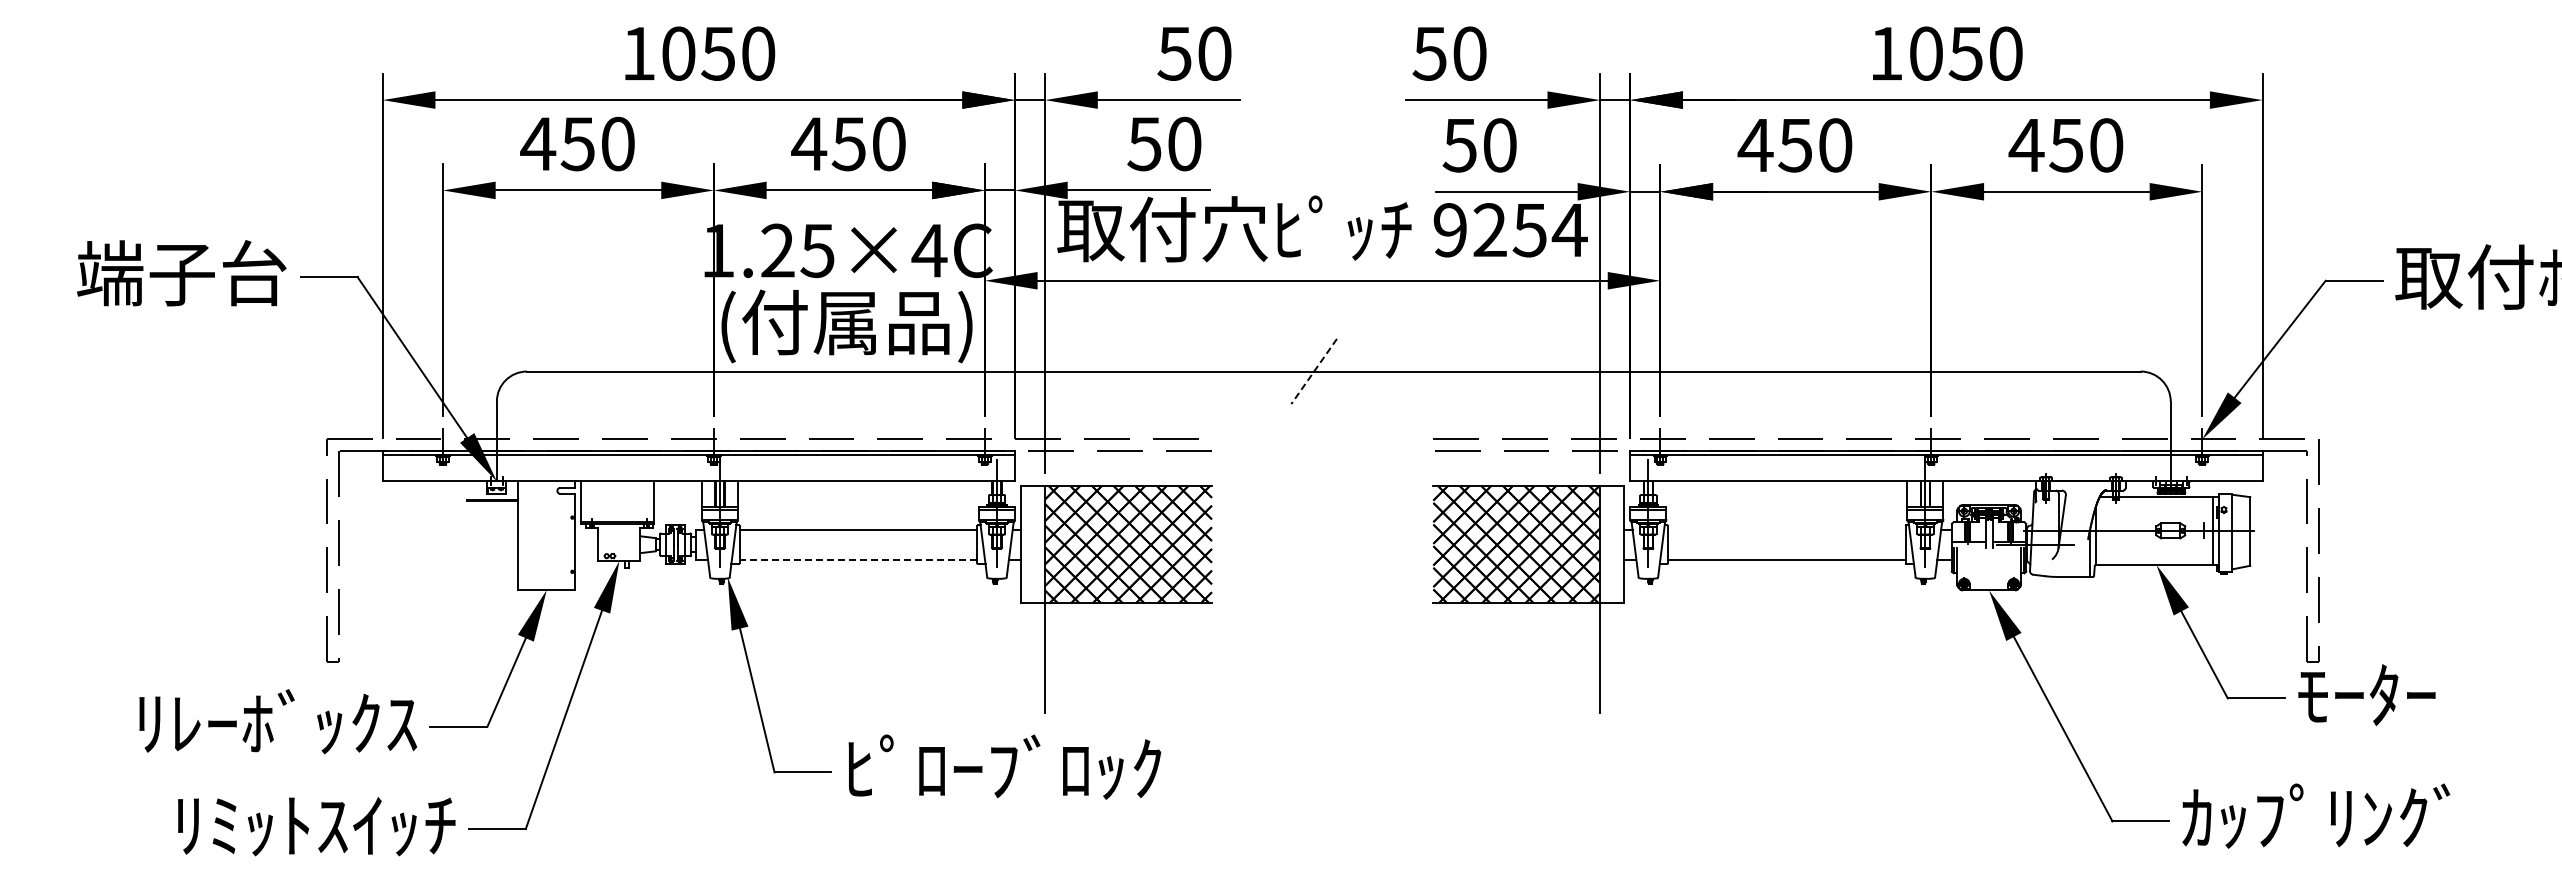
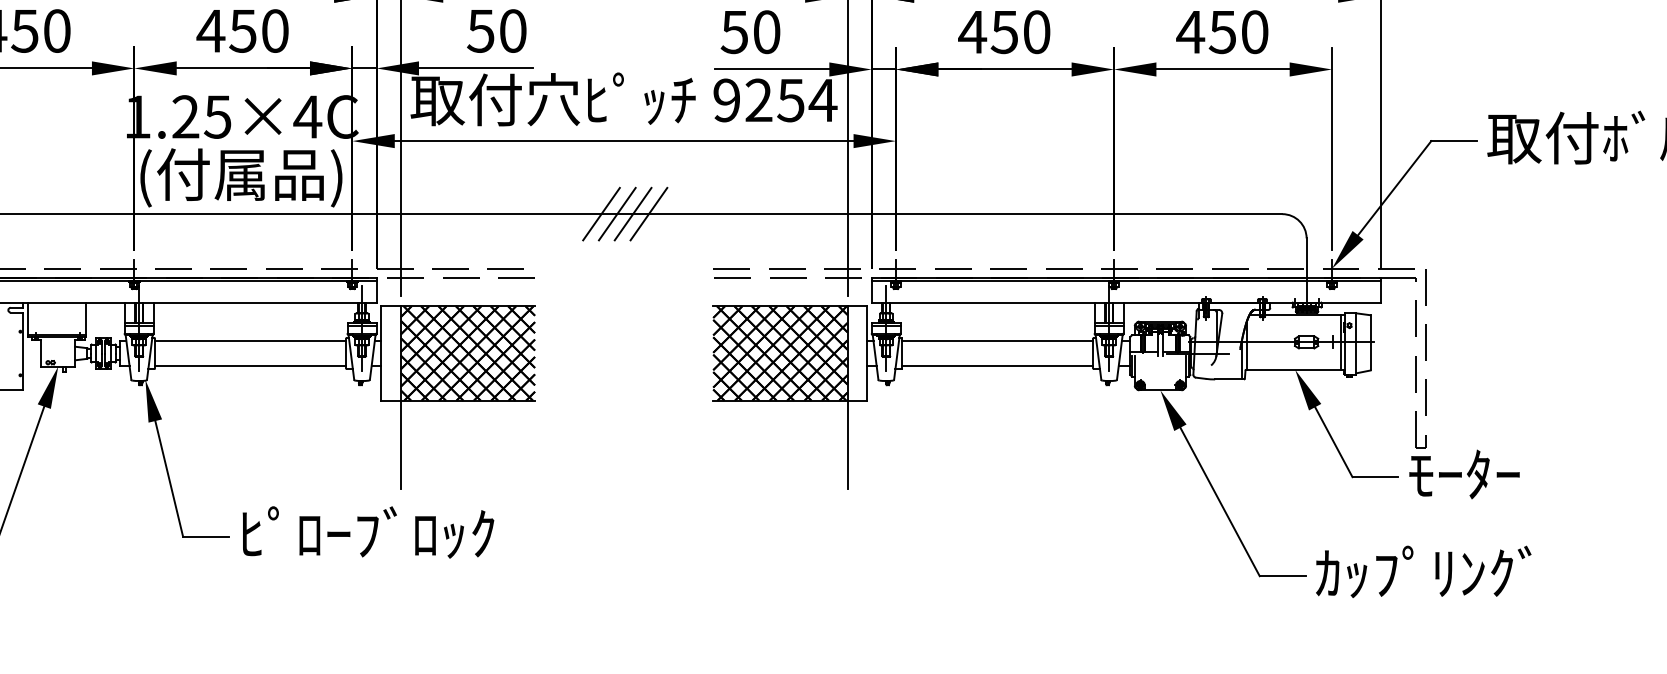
line: (1294, 371) -> (601, 214), added
line: (1314, 371) -> (617, 214), dashed -> solid
line: (1333, 371) -> (632, 214), added
line: (1353, 371) -> (648, 214), added
line: (1786, 529) -> (997, 341), added
line: (858, 559) -> (250, 365), dashed -> solid

